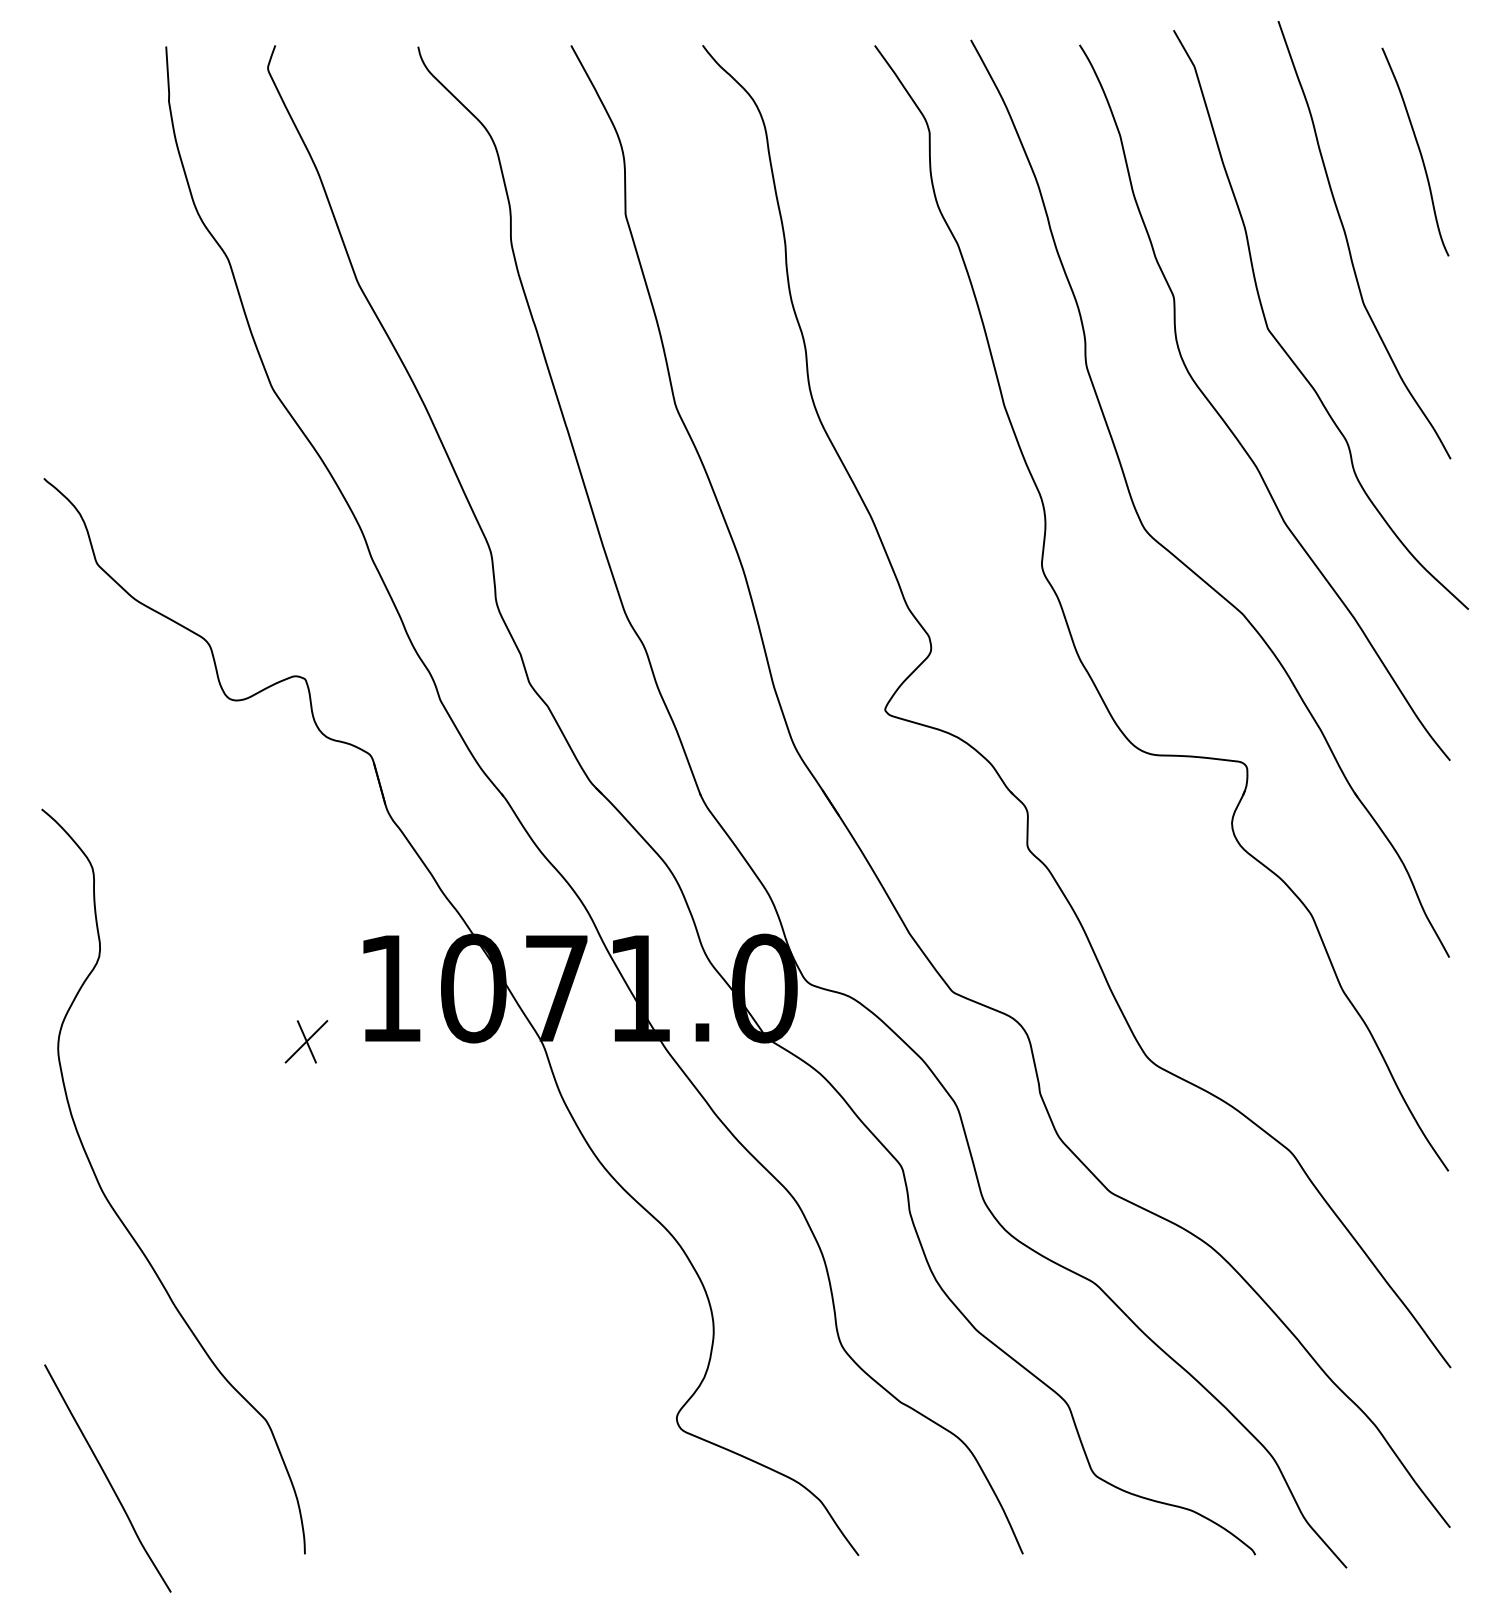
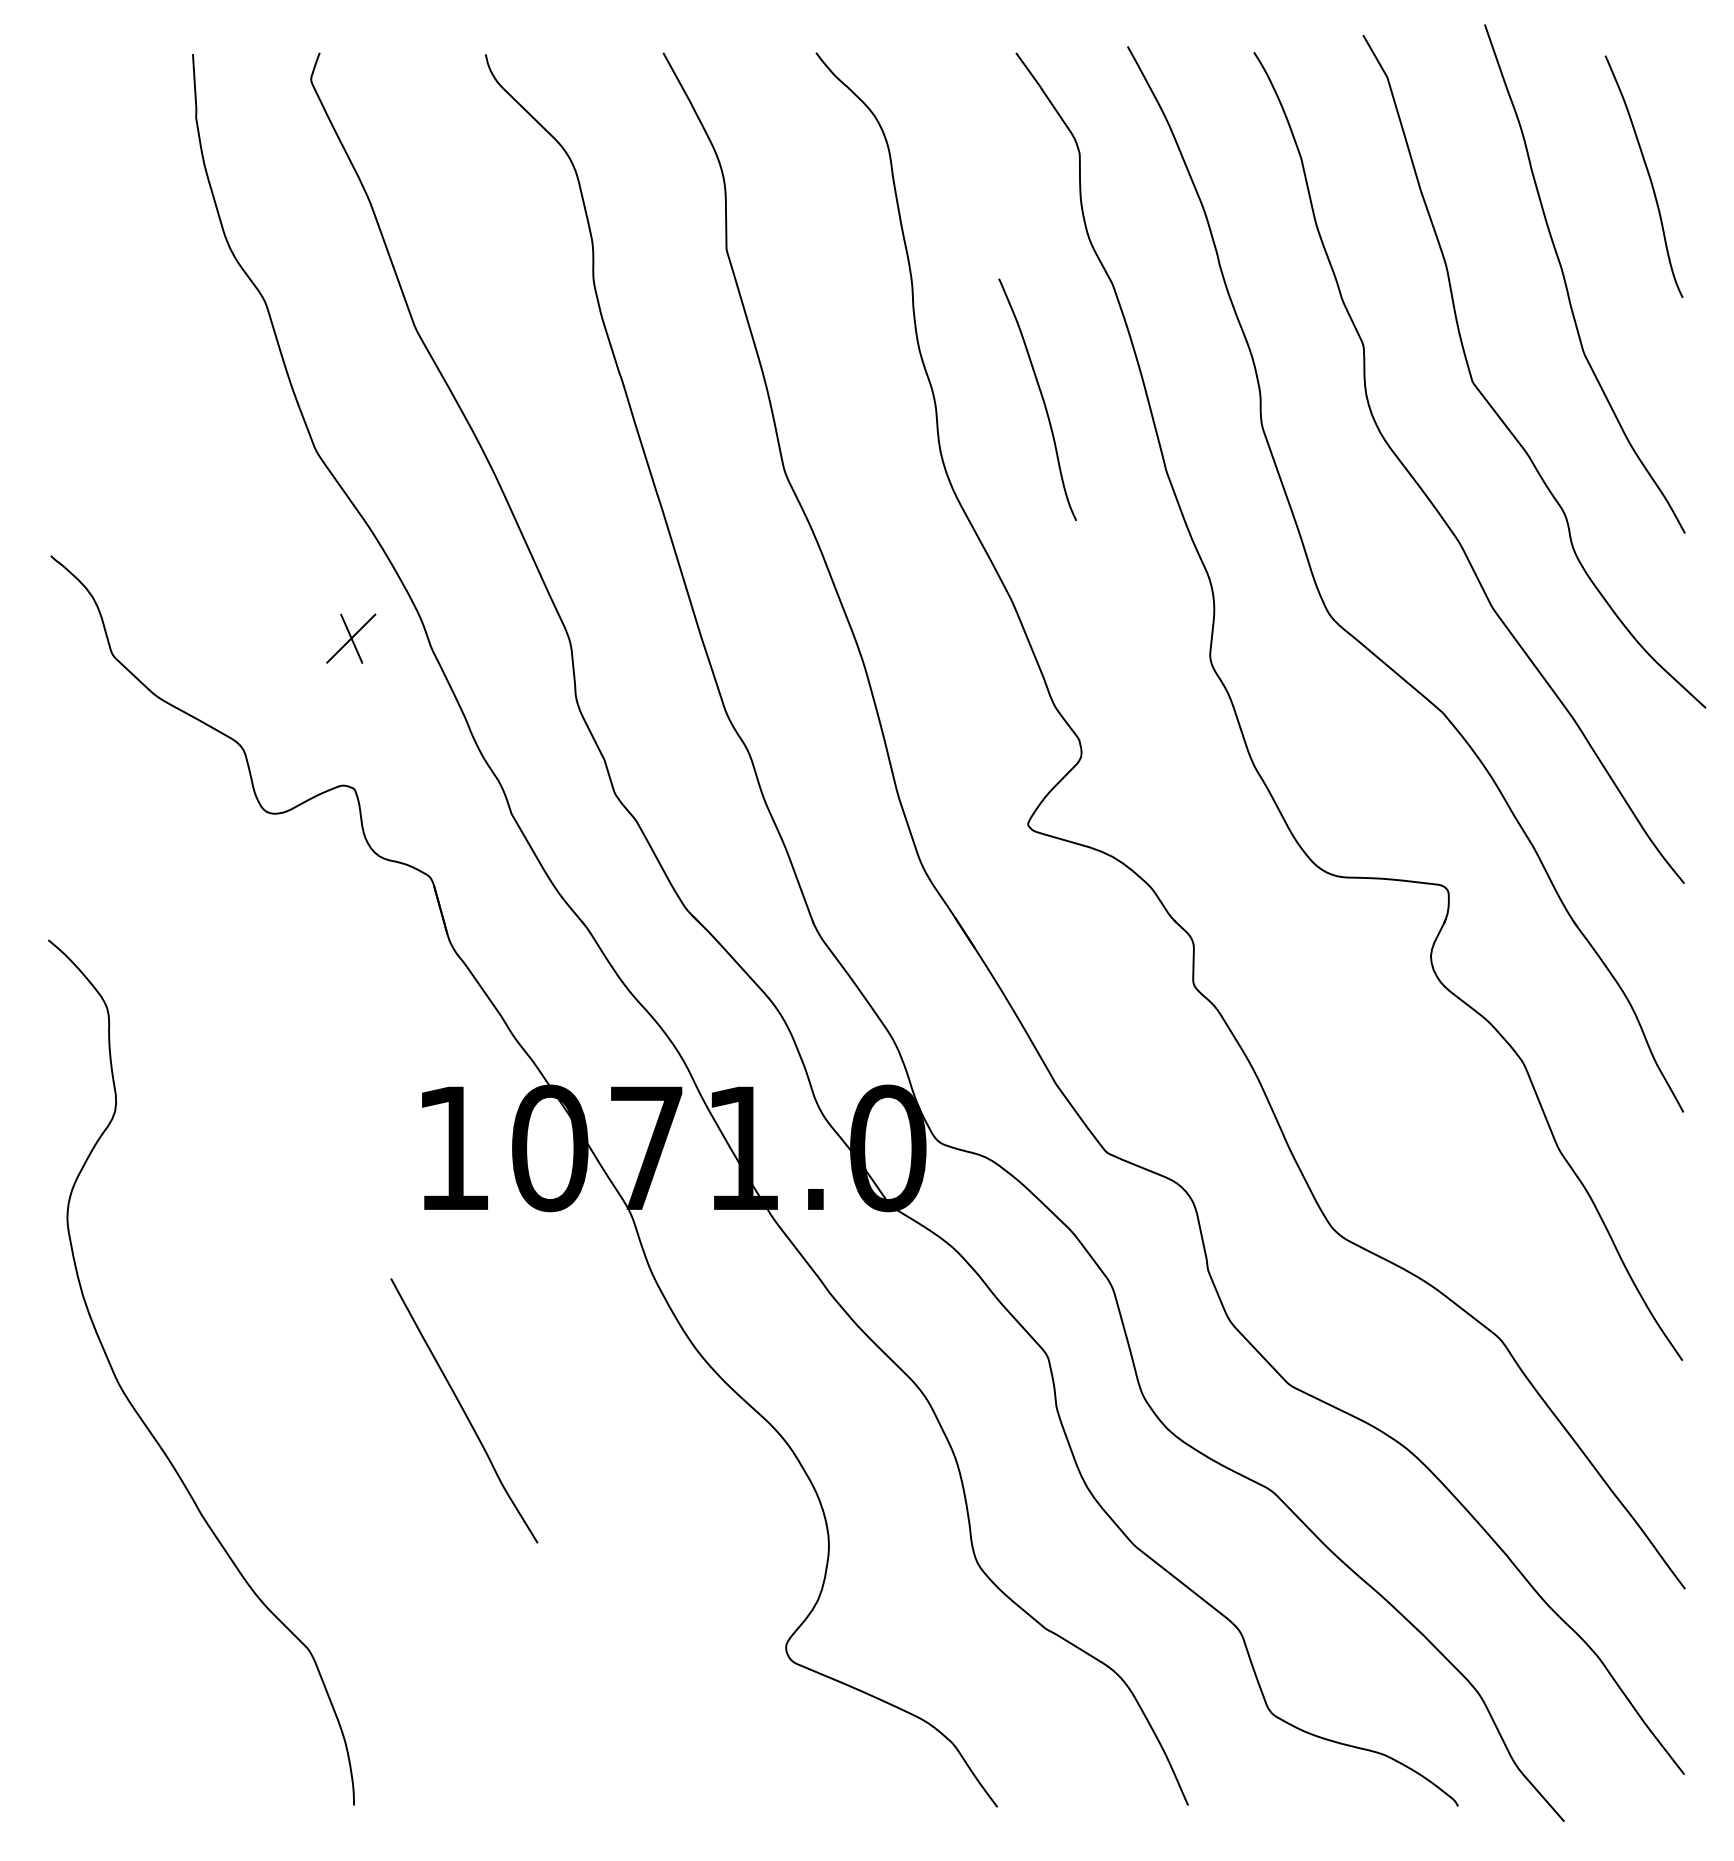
curve: (896, 342) -> (1041, 397), added
part: (306, 1041) -> (351, 638), moved
curve: (107, 1478) -> (463, 1410), moved

